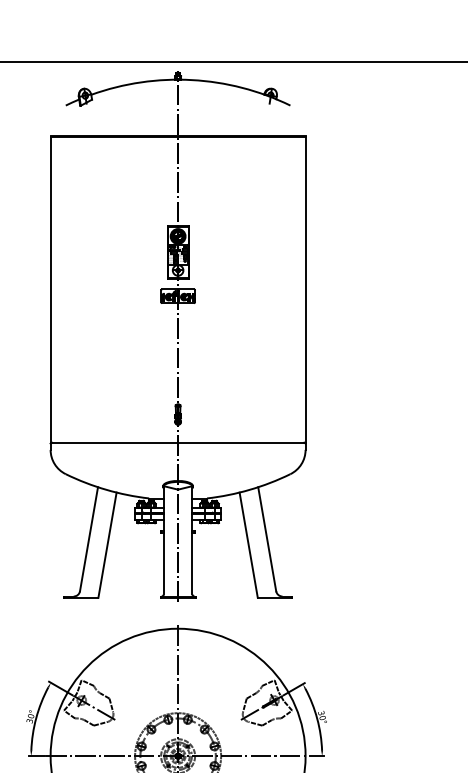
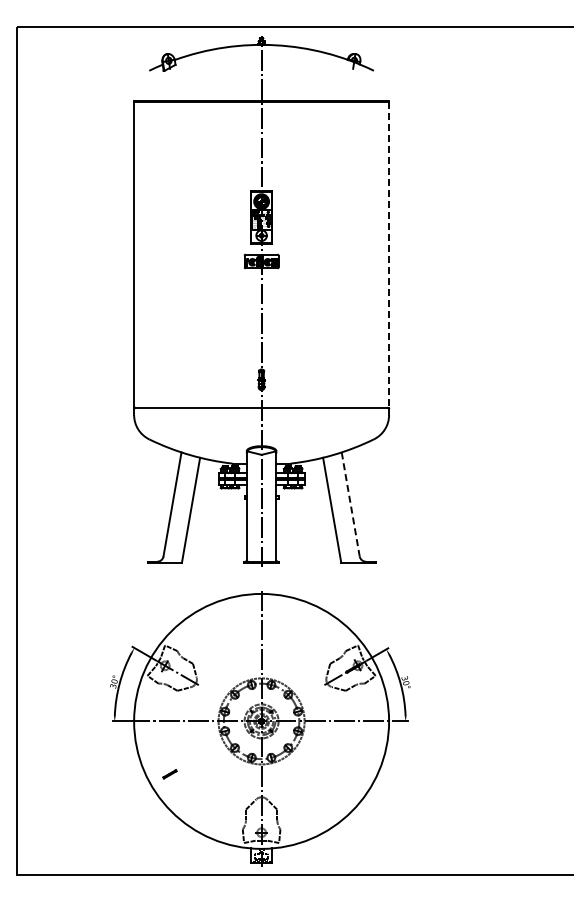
line: (306, 290) -> (389, 255), solid -> dashed
line: (267, 539) -> (350, 504), solid -> dashed

